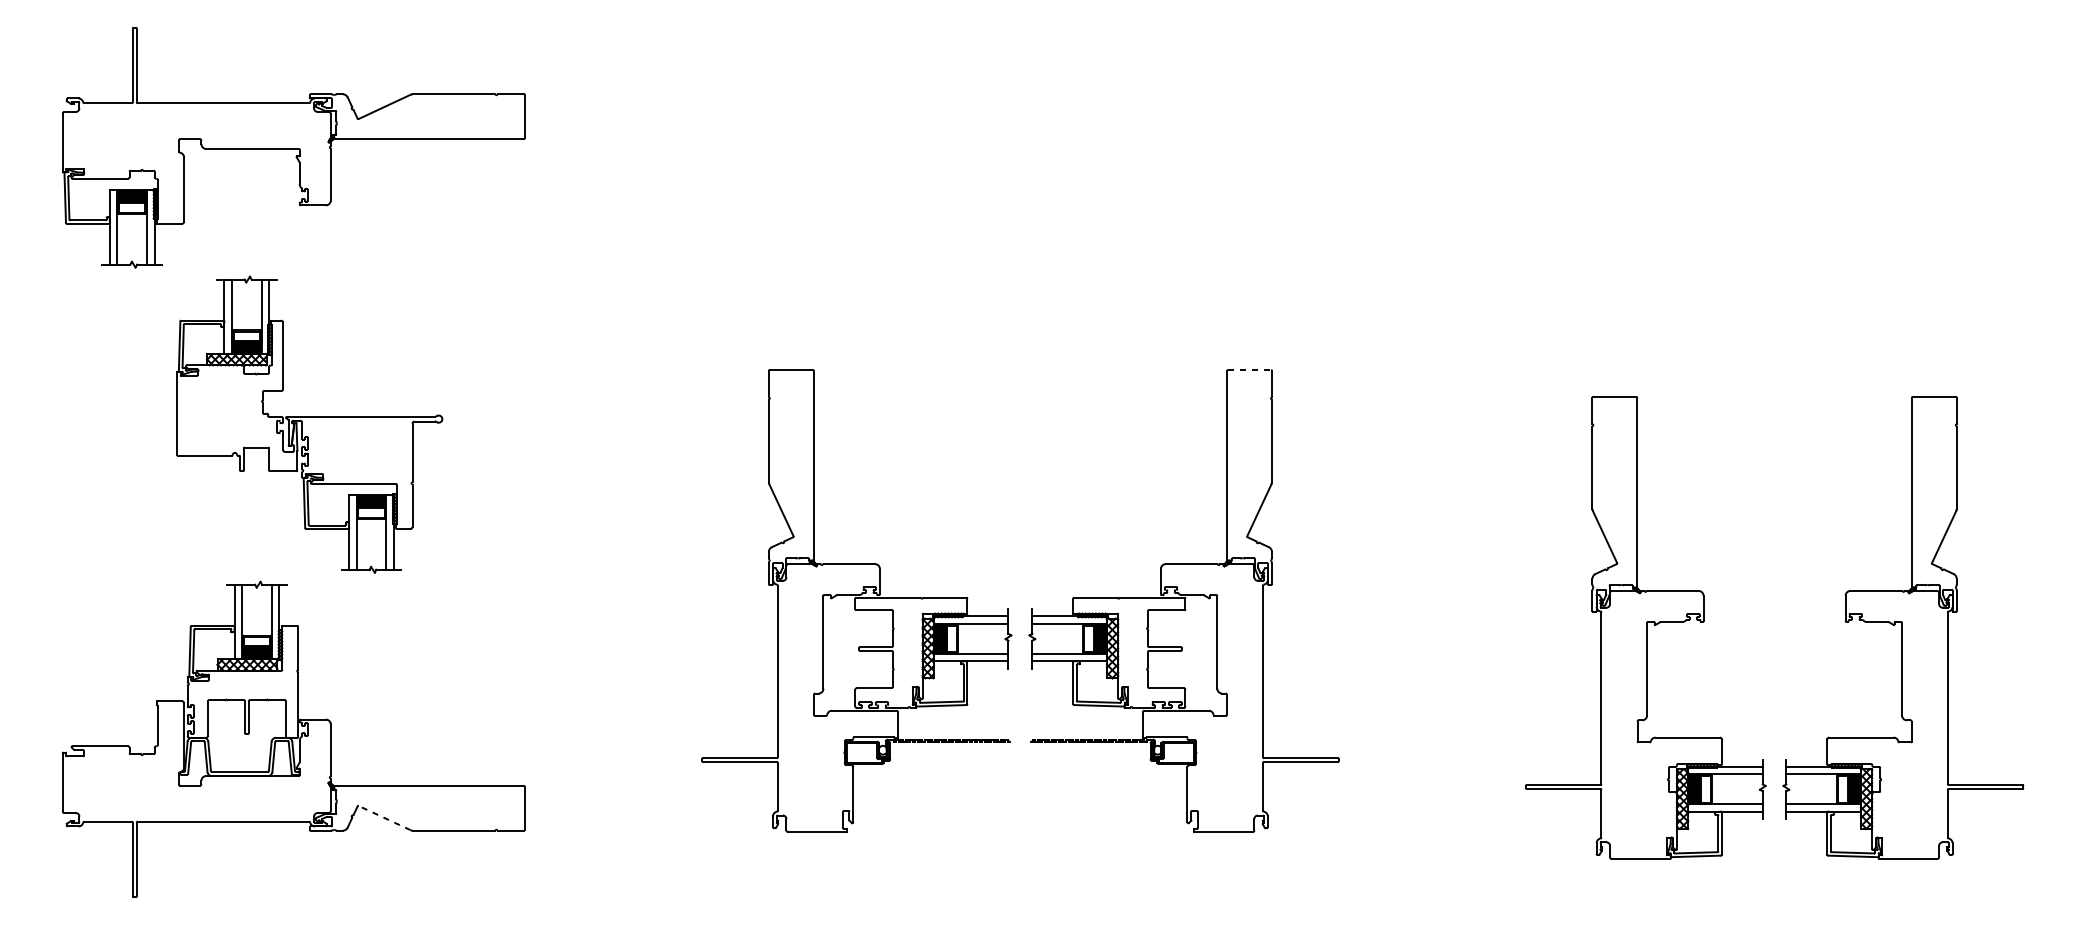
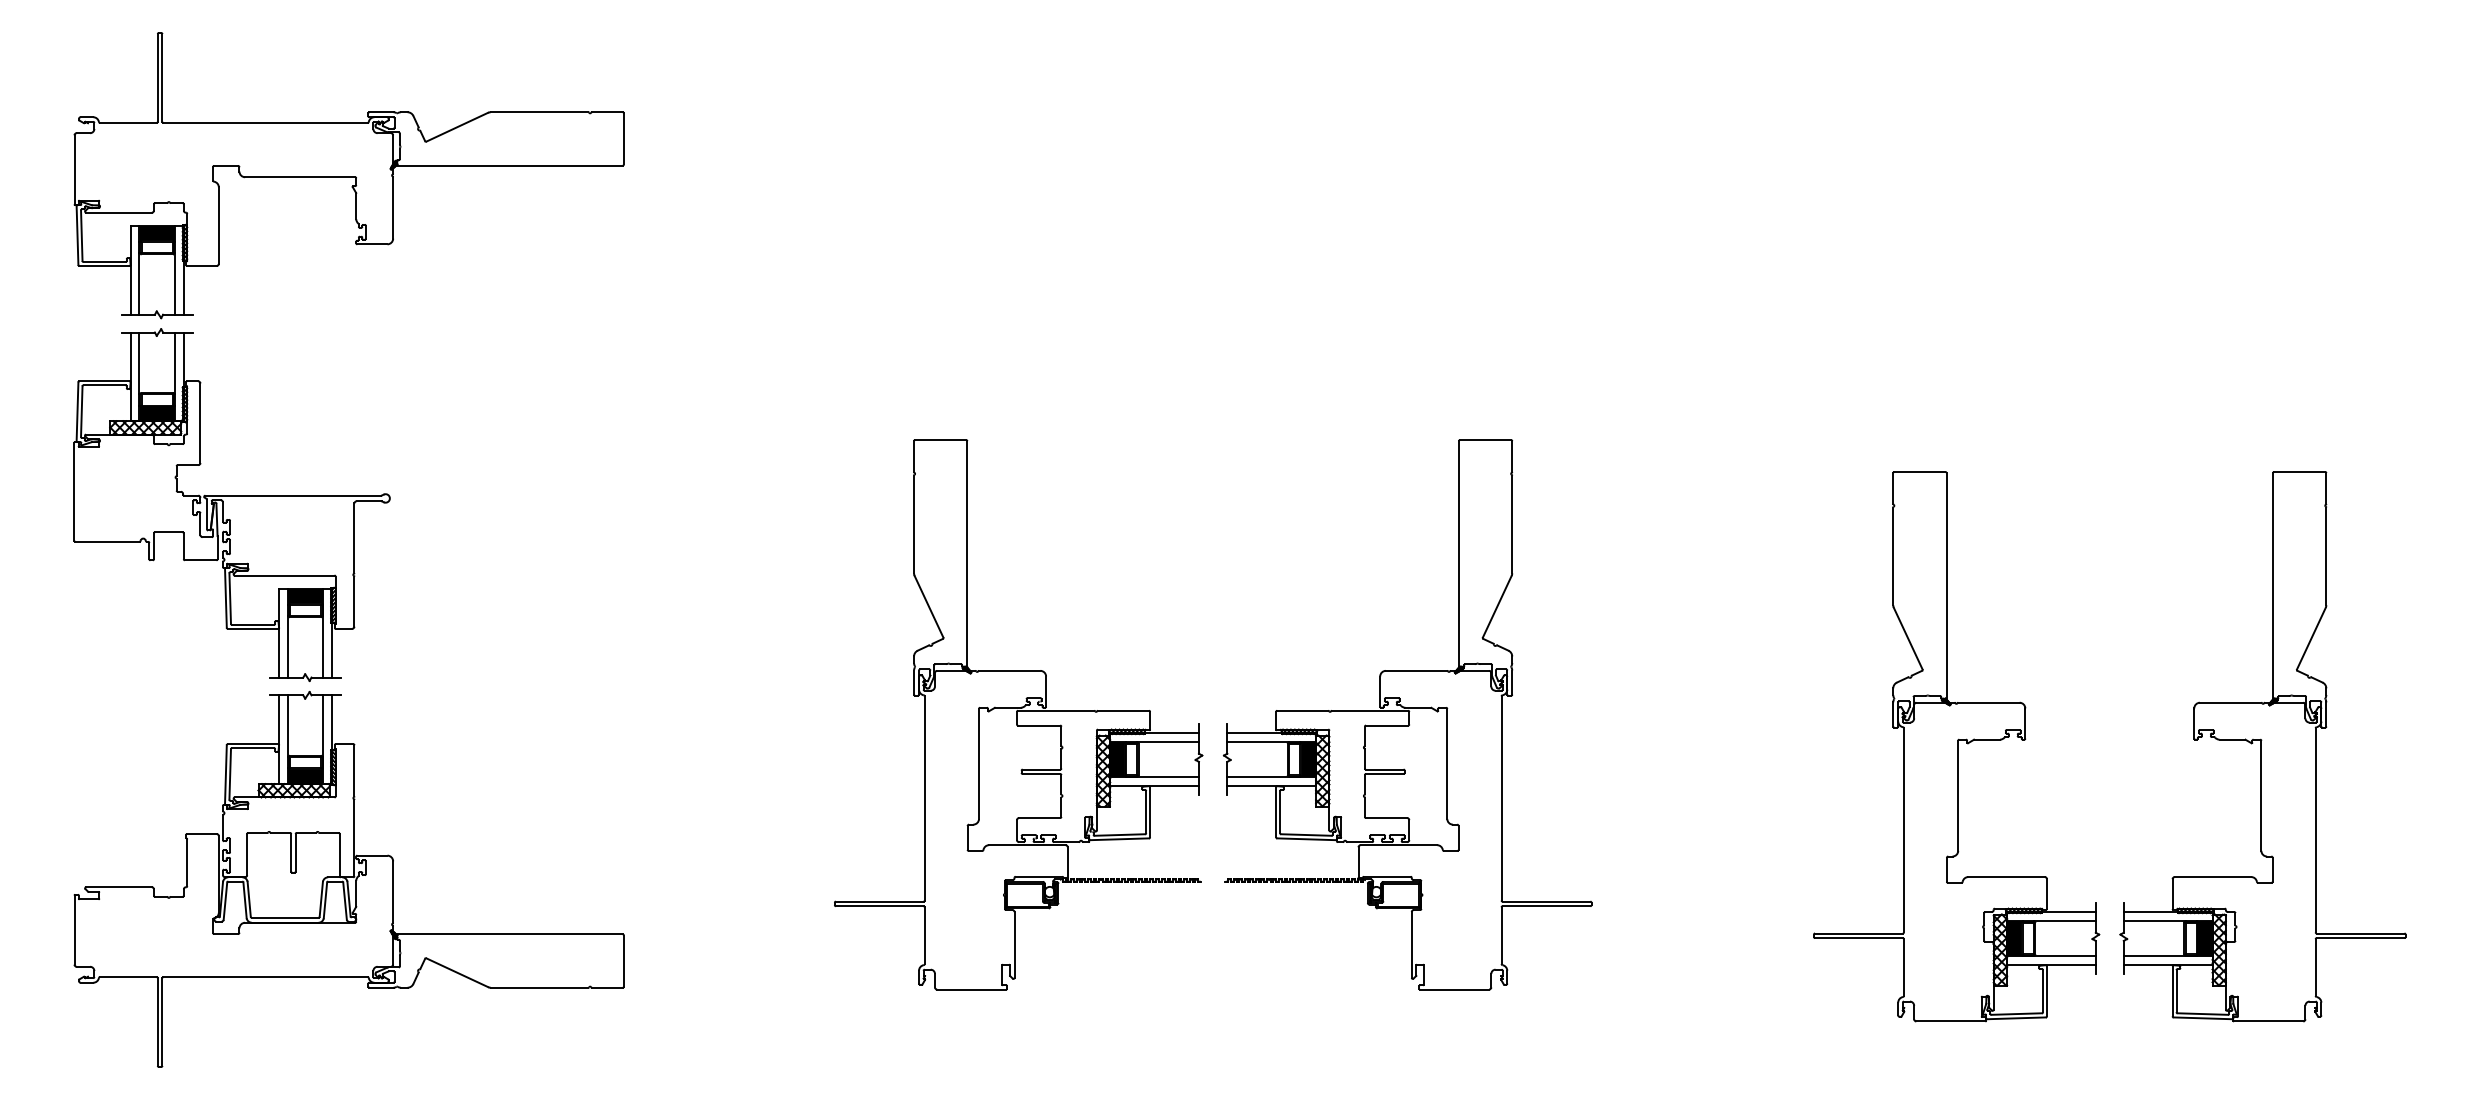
line: (1249, 370) -> (1485, 440), dashed -> solid
part: (309, 424) -> (231, 504), moved
line: (384, 817) -> (457, 972), dashed -> solid

